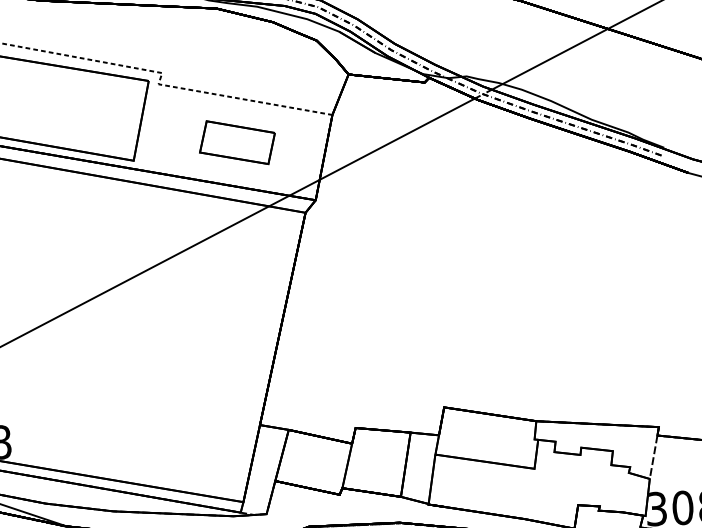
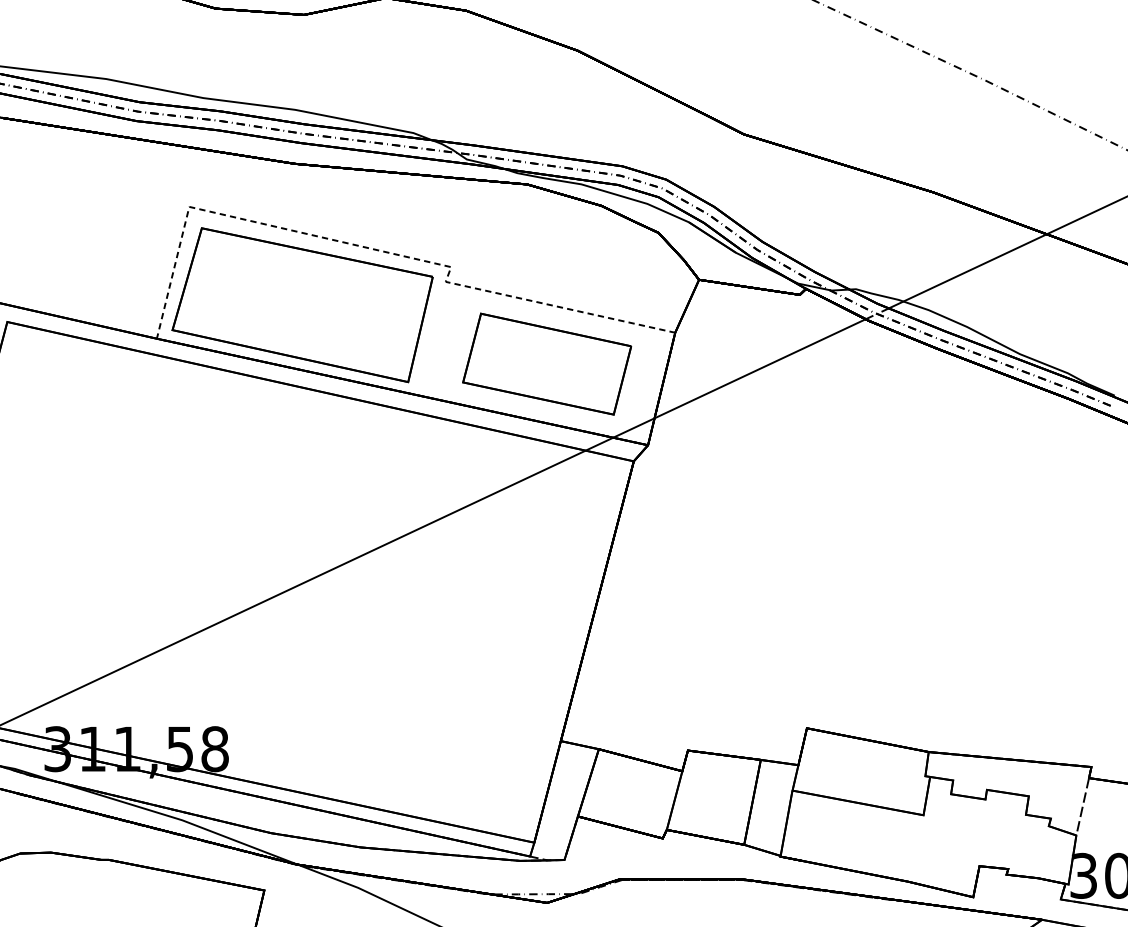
part: (237, 142) -> (547, 363), size x1.67

